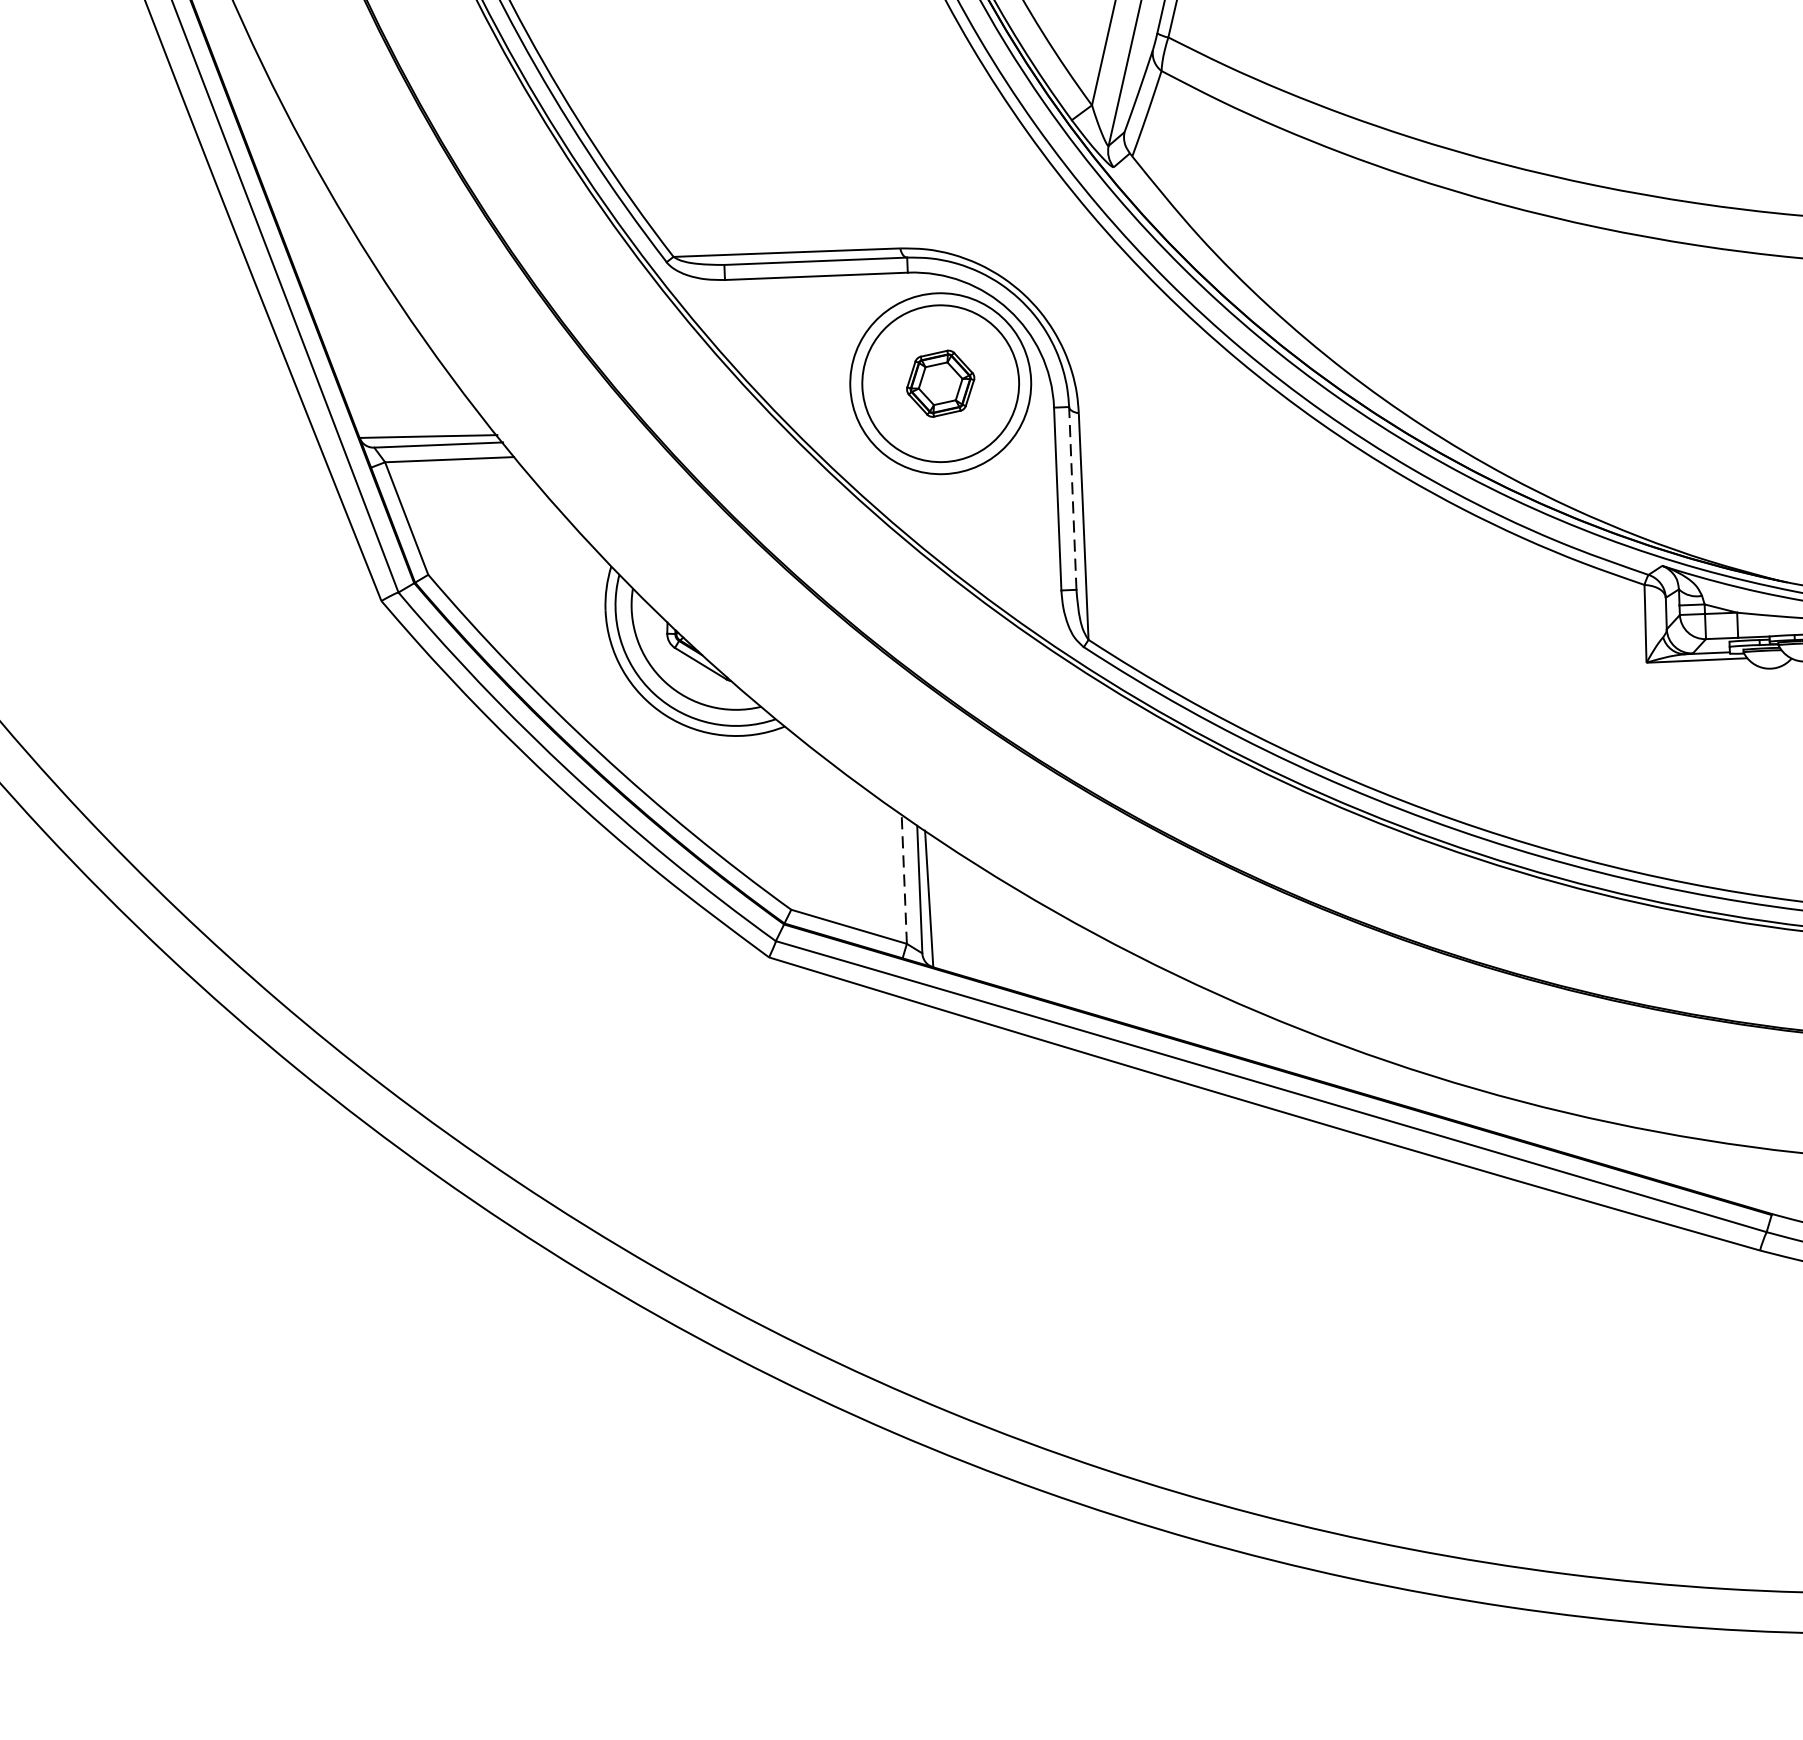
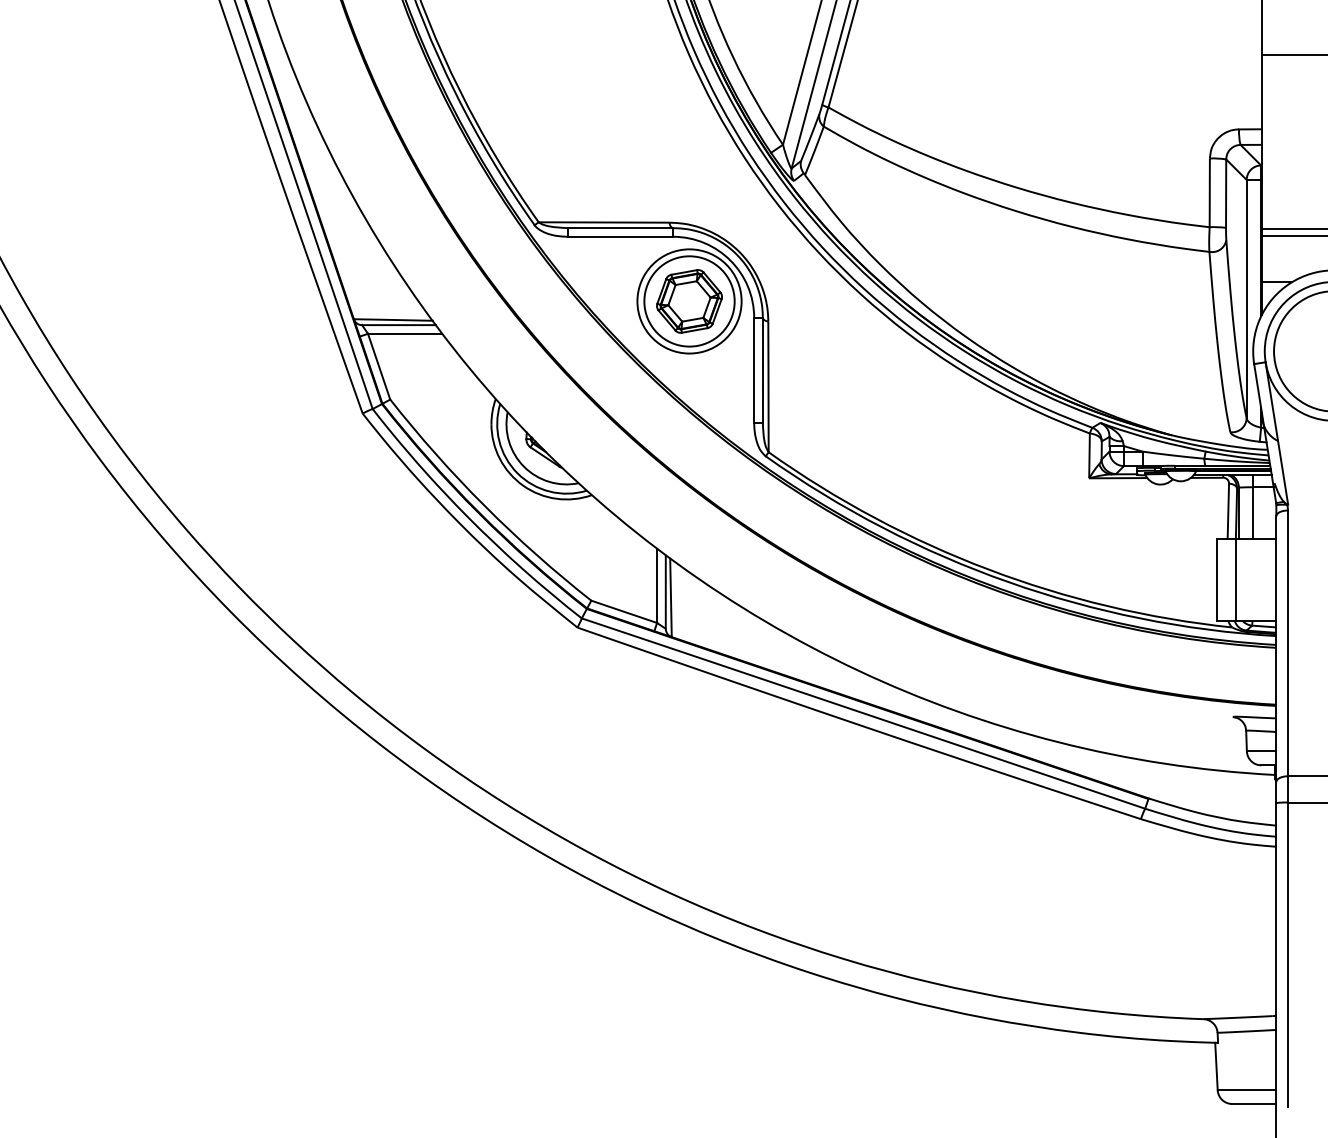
part: (940, 383) -> (689, 301), size x1.67
line: (1072, 498) -> (762, 370), dashed -> solid
line: (904, 878) -> (657, 585), dashed -> solid

